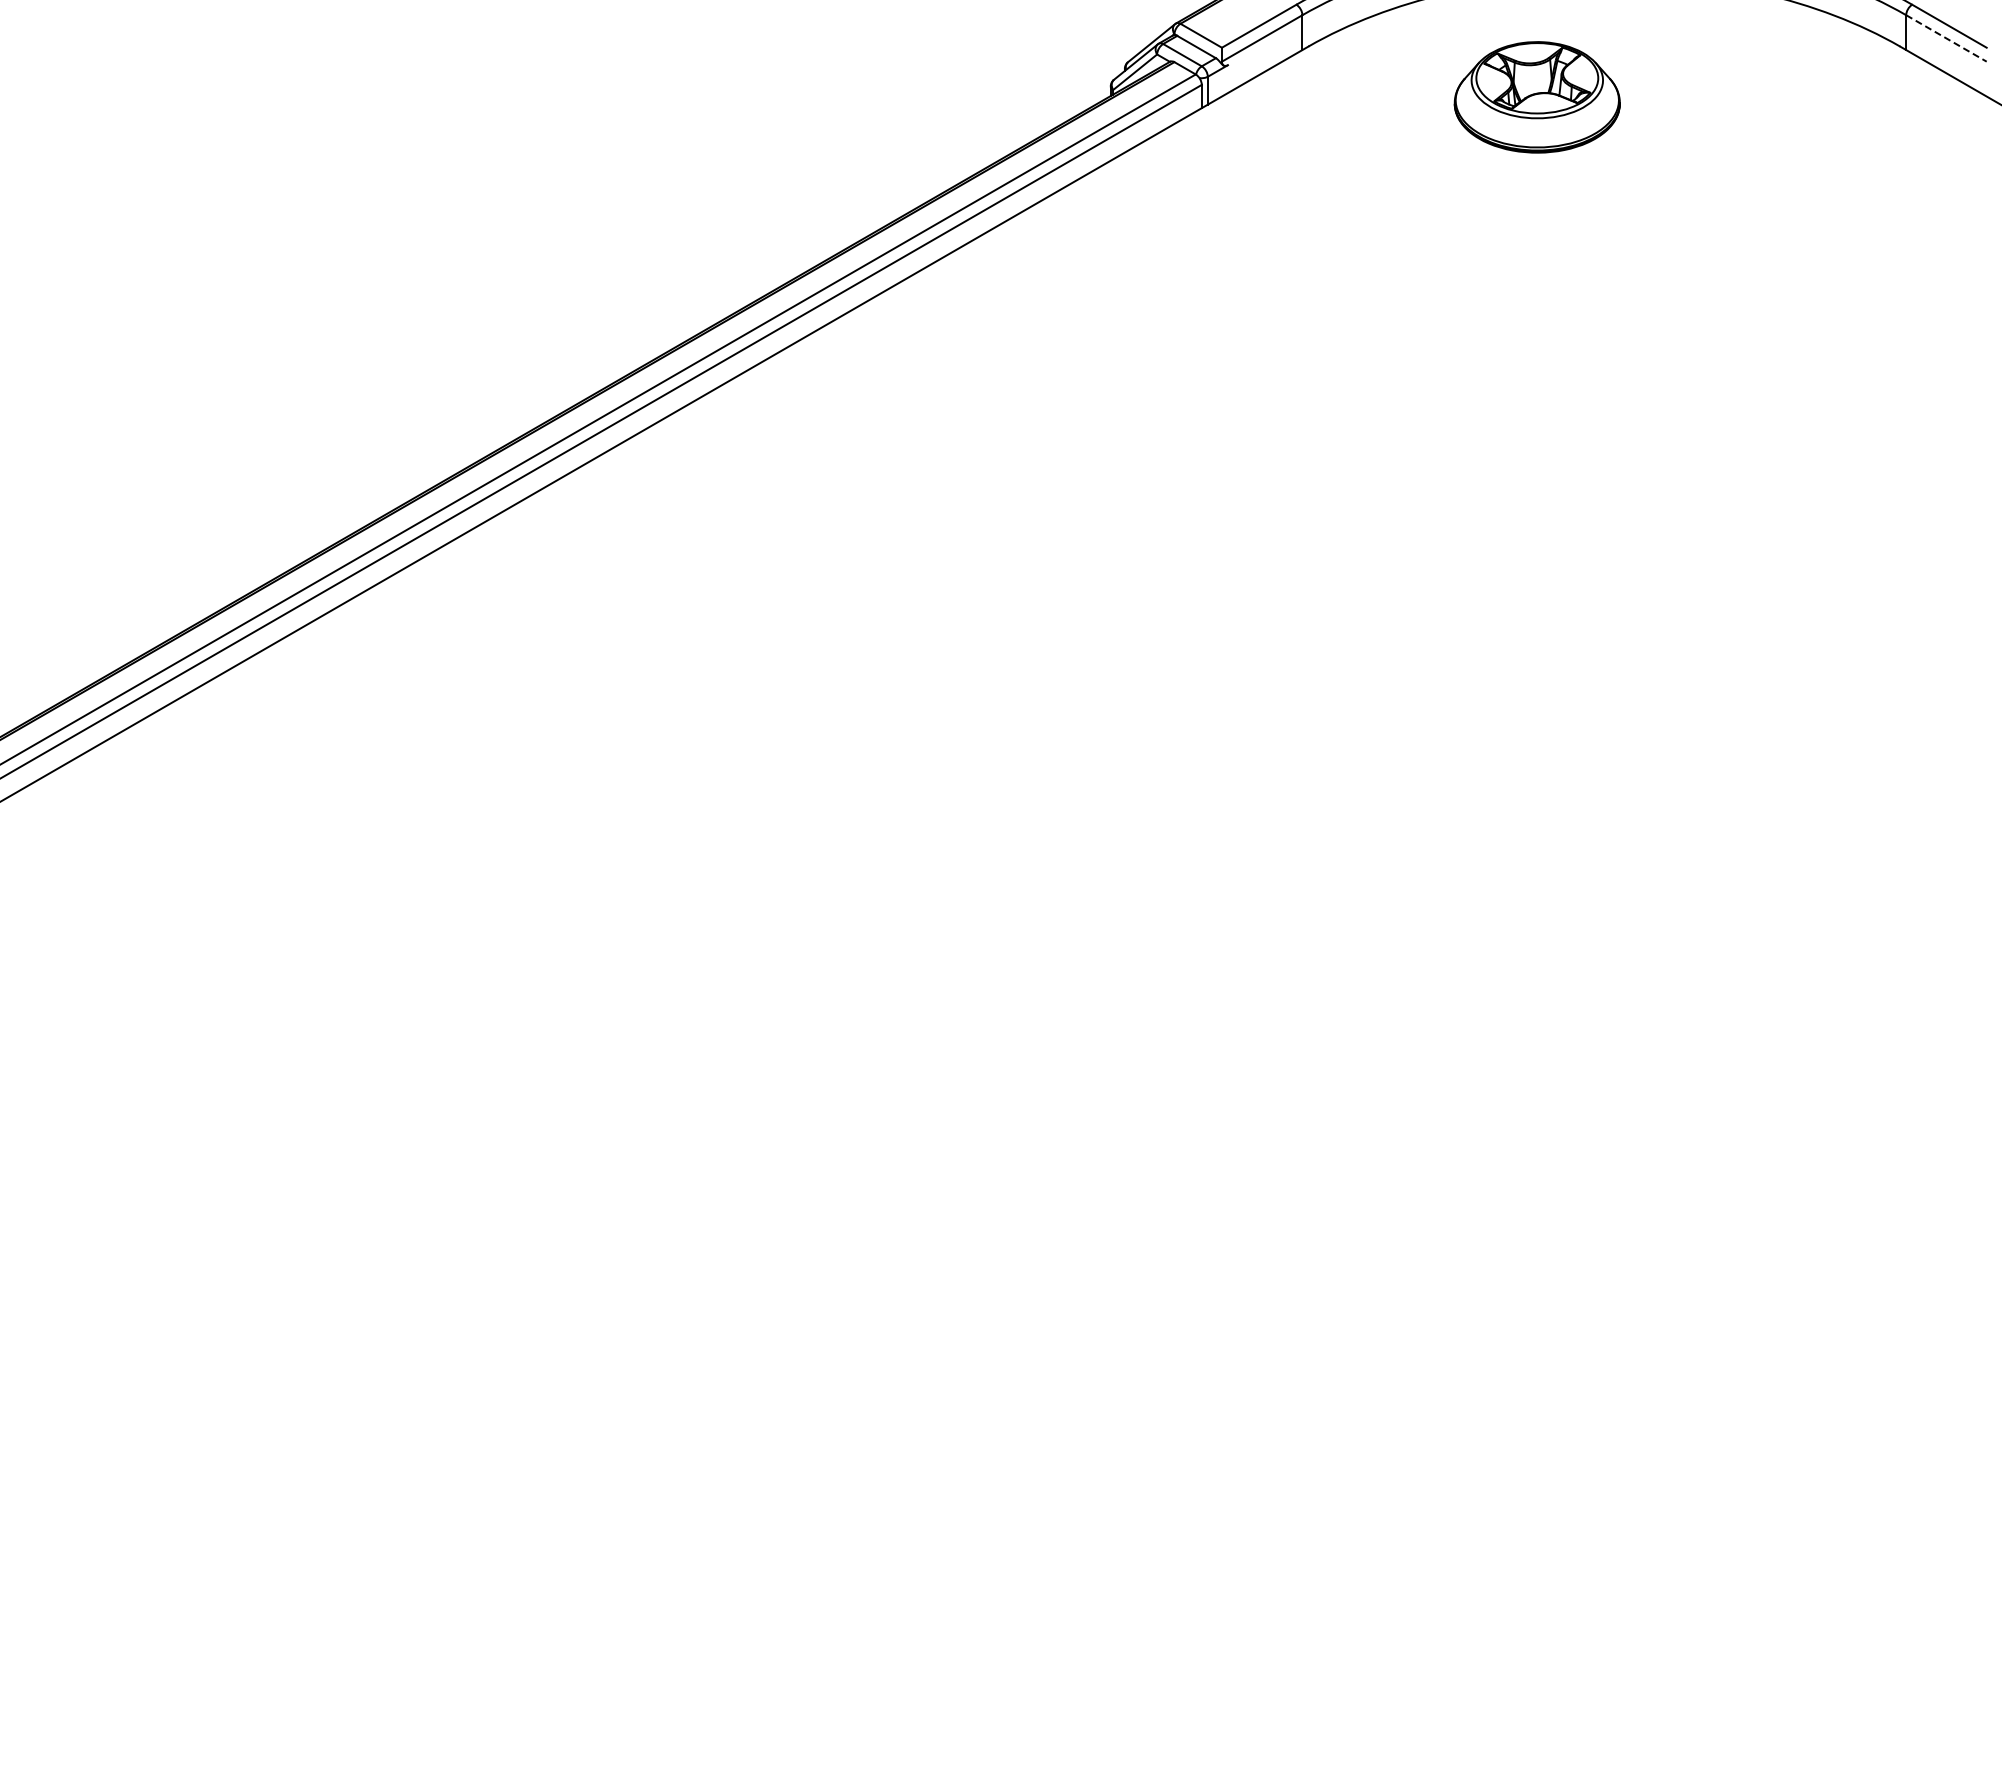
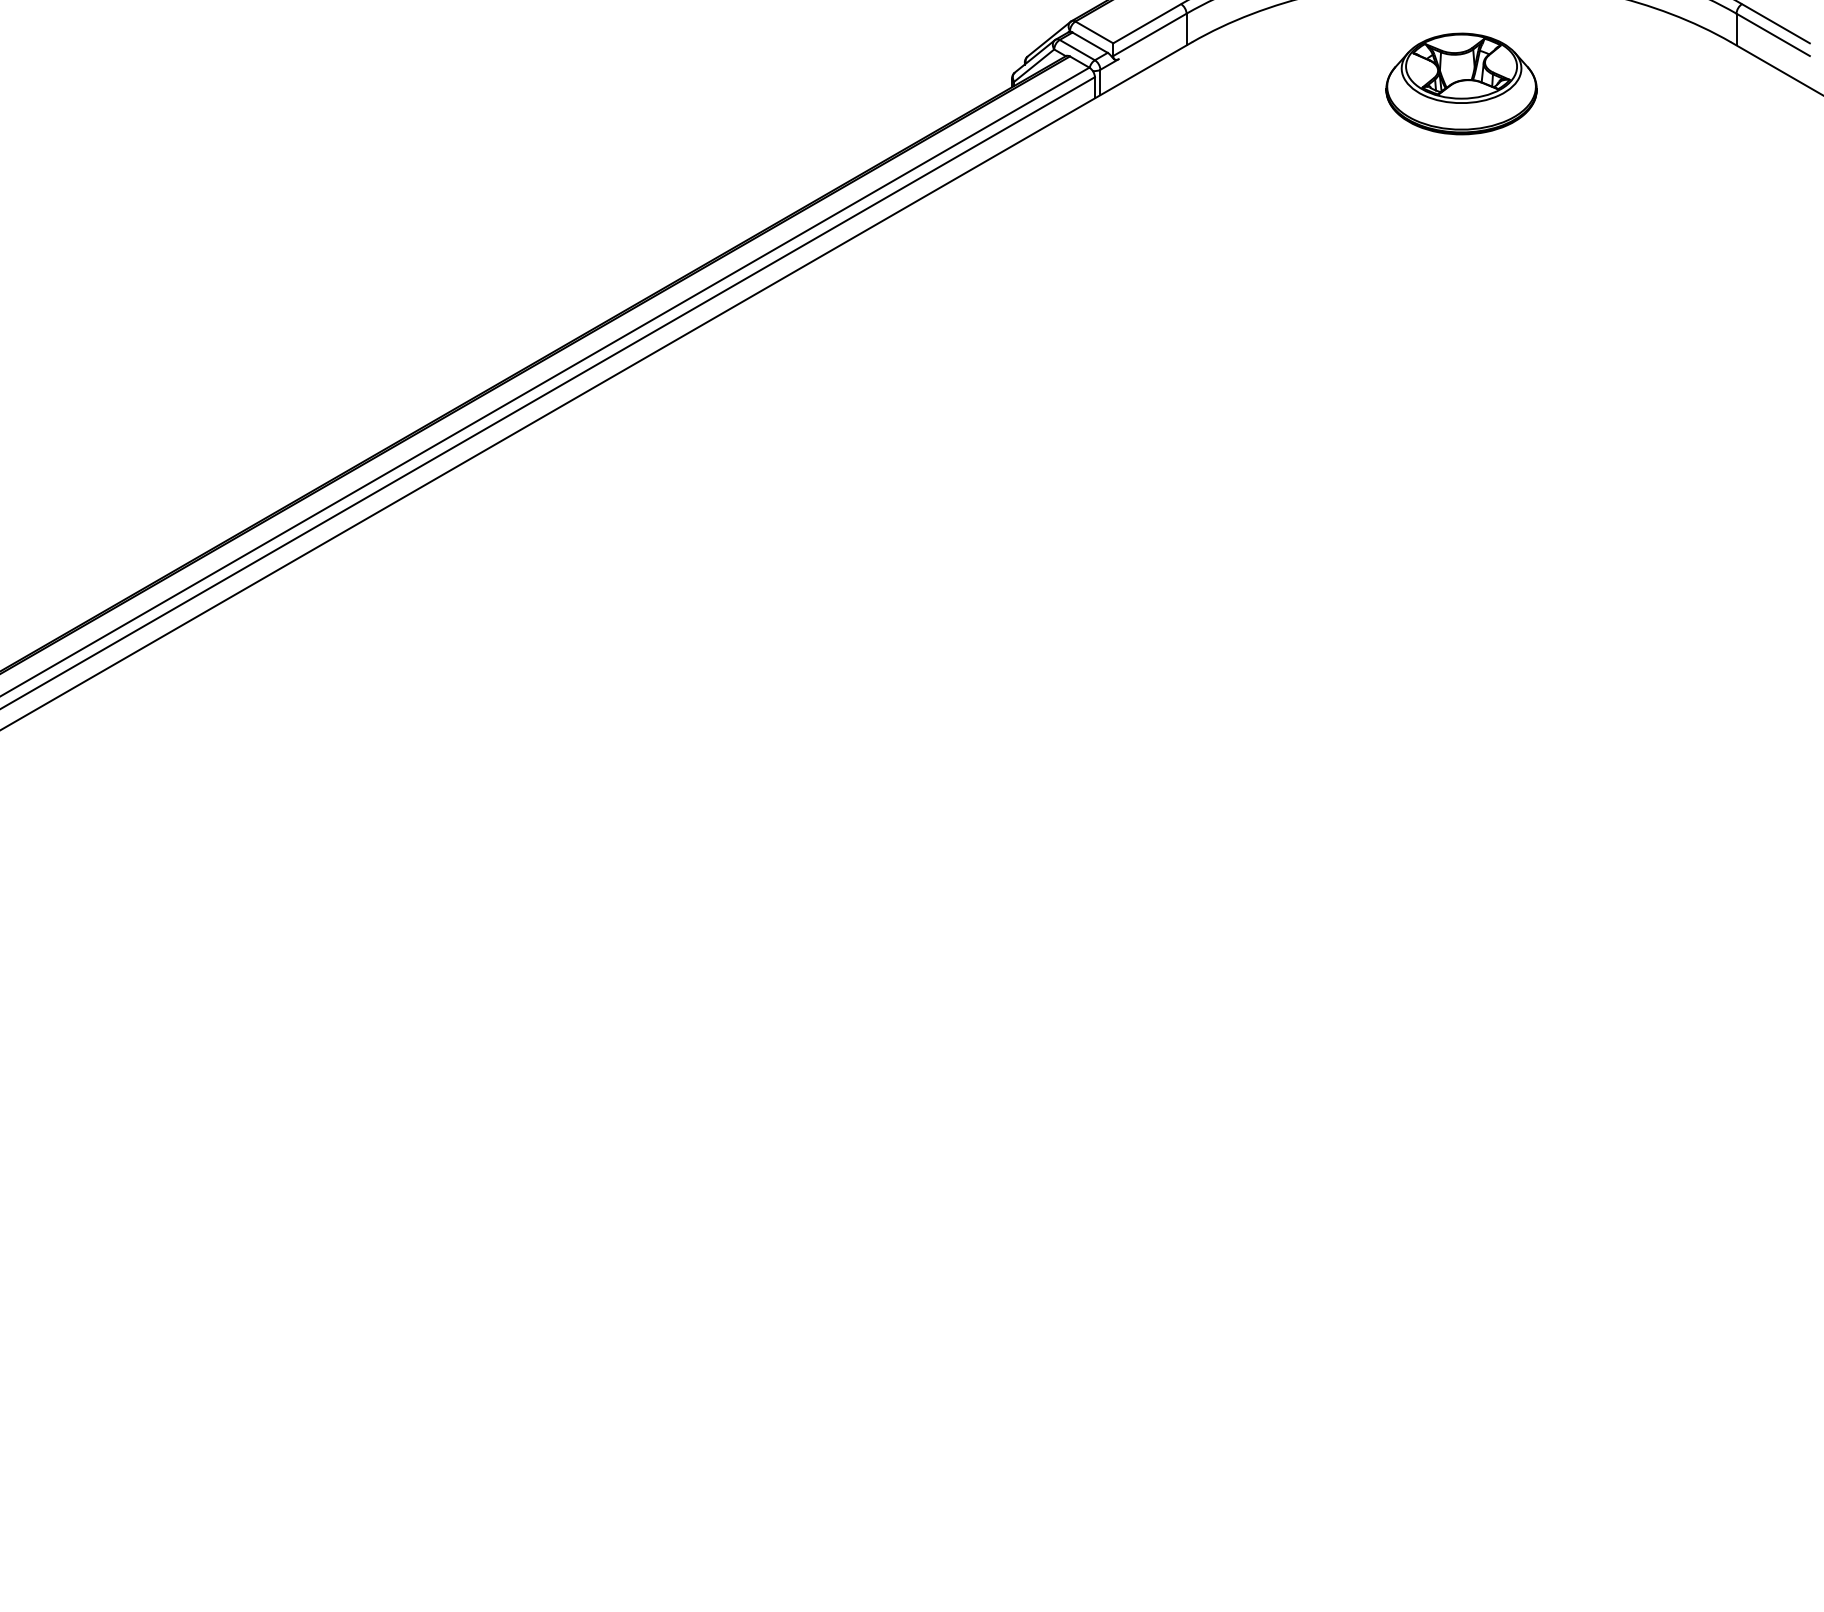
line: (1946, 38) -> (1773, 34), dashed -> solid
part: (1536, 97) -> (1460, 84), moved

